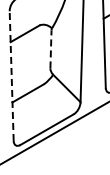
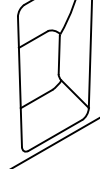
line: (50, 49) -> (58, 55), dashed -> solid
line: (11, 76) -> (19, 82), dashed -> solid

